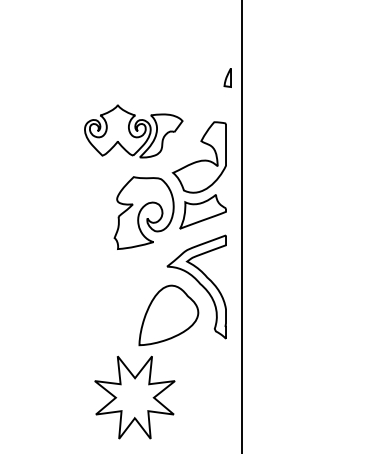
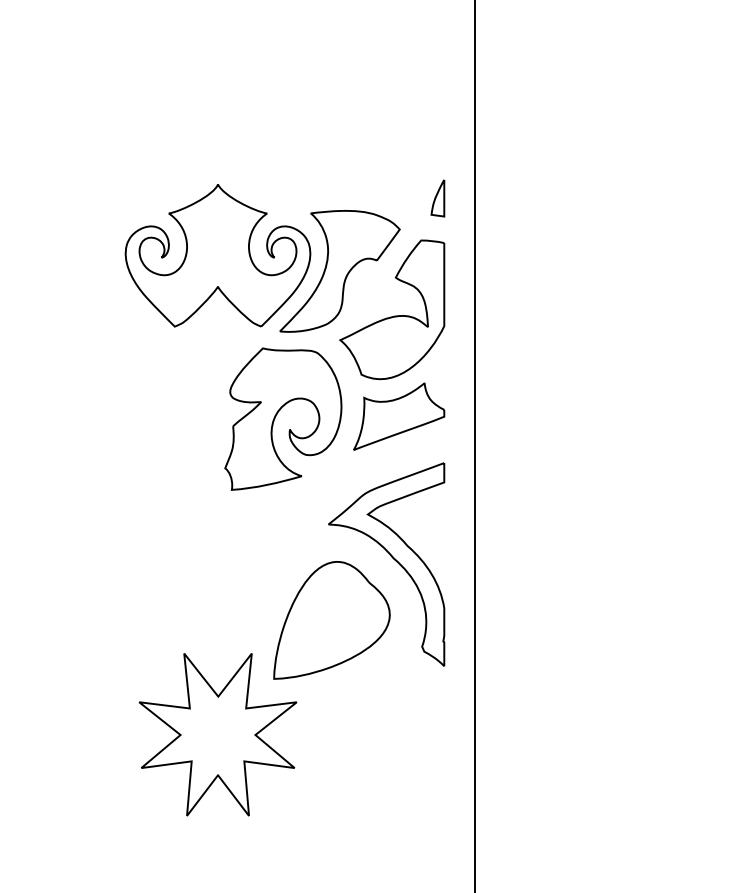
part: (227, 77) -> (437, 197), moved
part: (133, 131) -> (262, 258), size x1.43
part: (134, 397) -> (217, 734), moved

